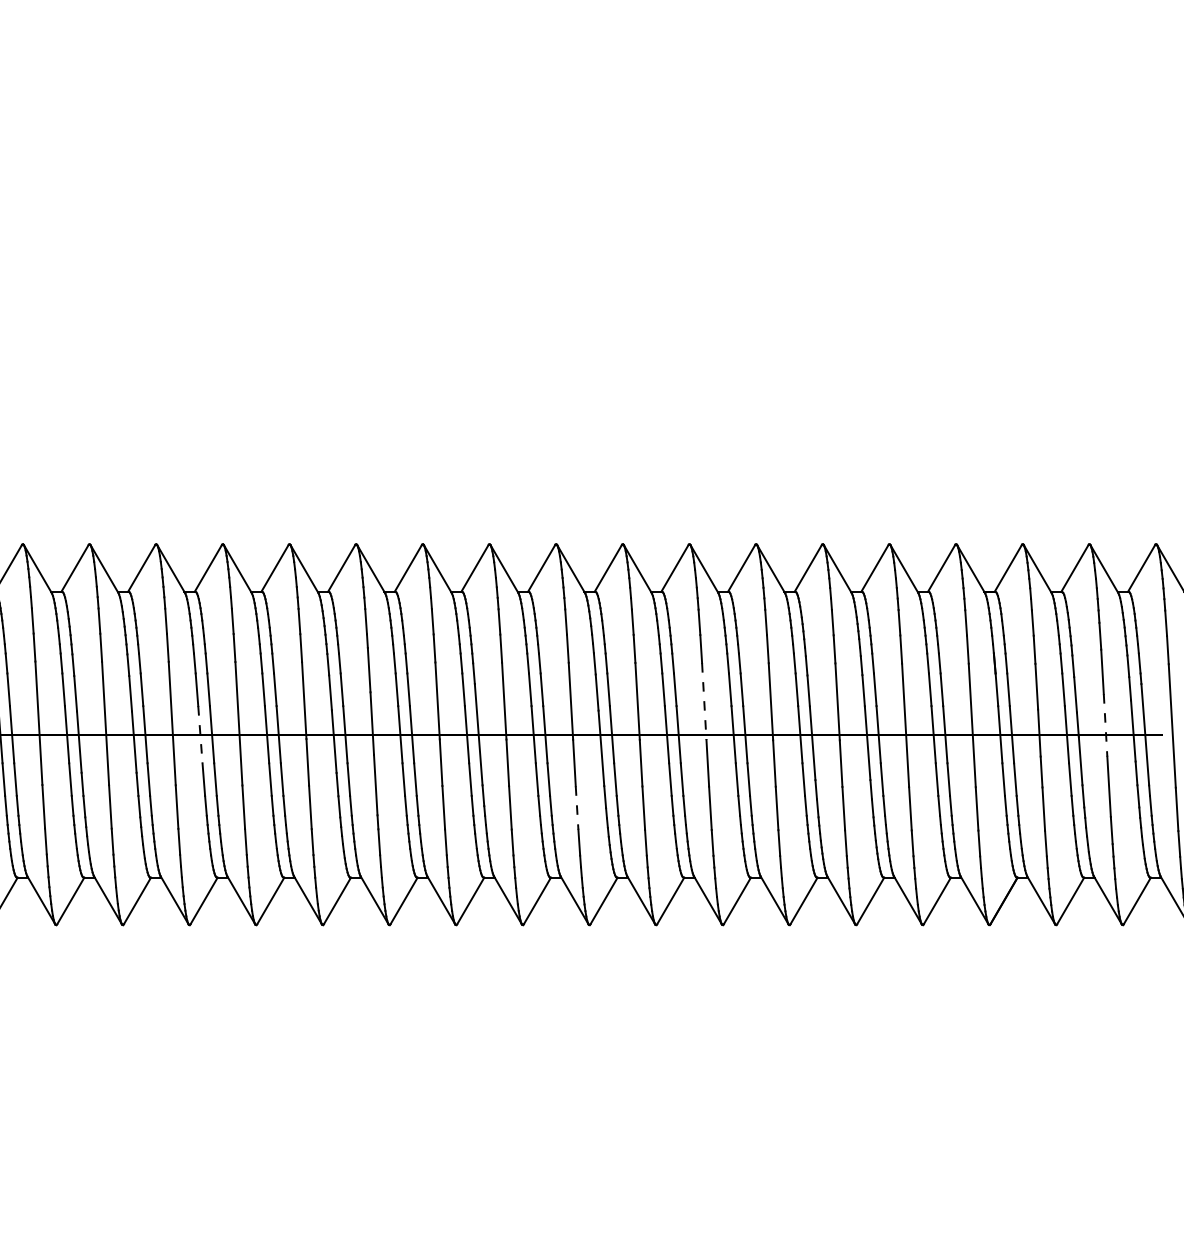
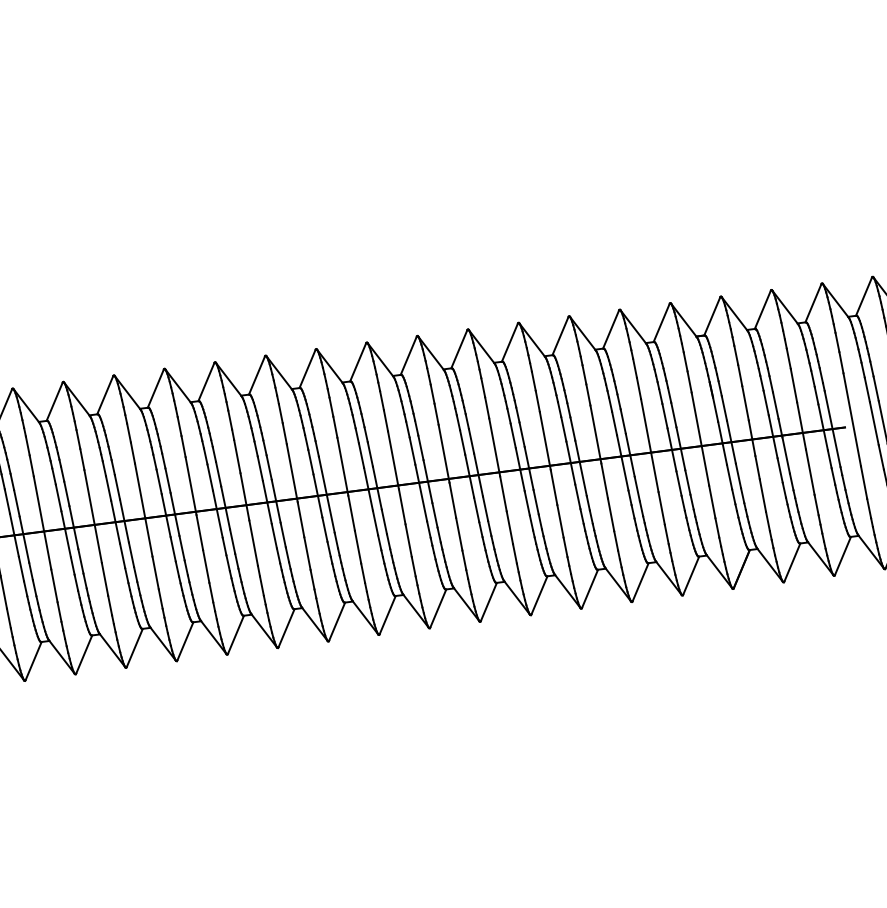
line: (704, 701) -> (494, 447), dashed -> solid
line: (1105, 725) -> (801, 426), dashed -> solid
line: (200, 734) -> (115, 522), dashed -> solid
line: (577, 808) -> (409, 541), dashed -> solid

